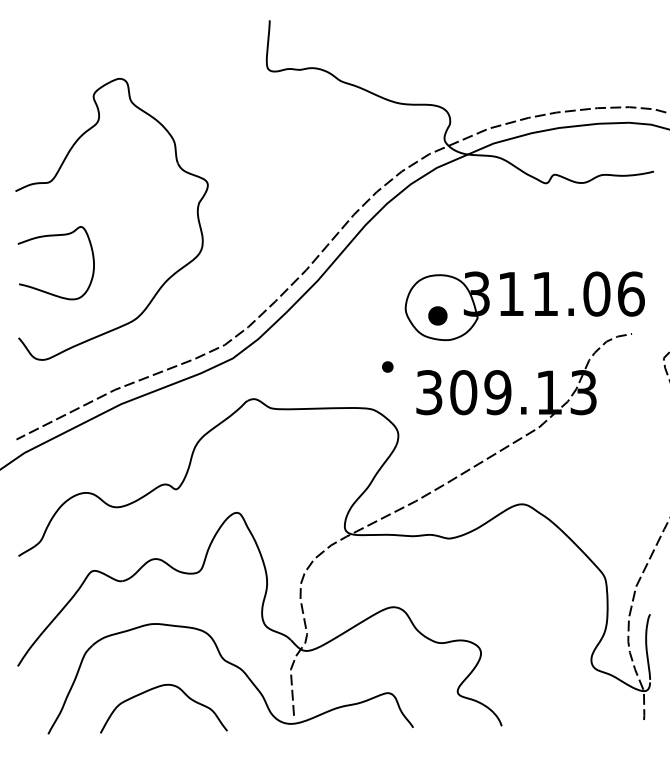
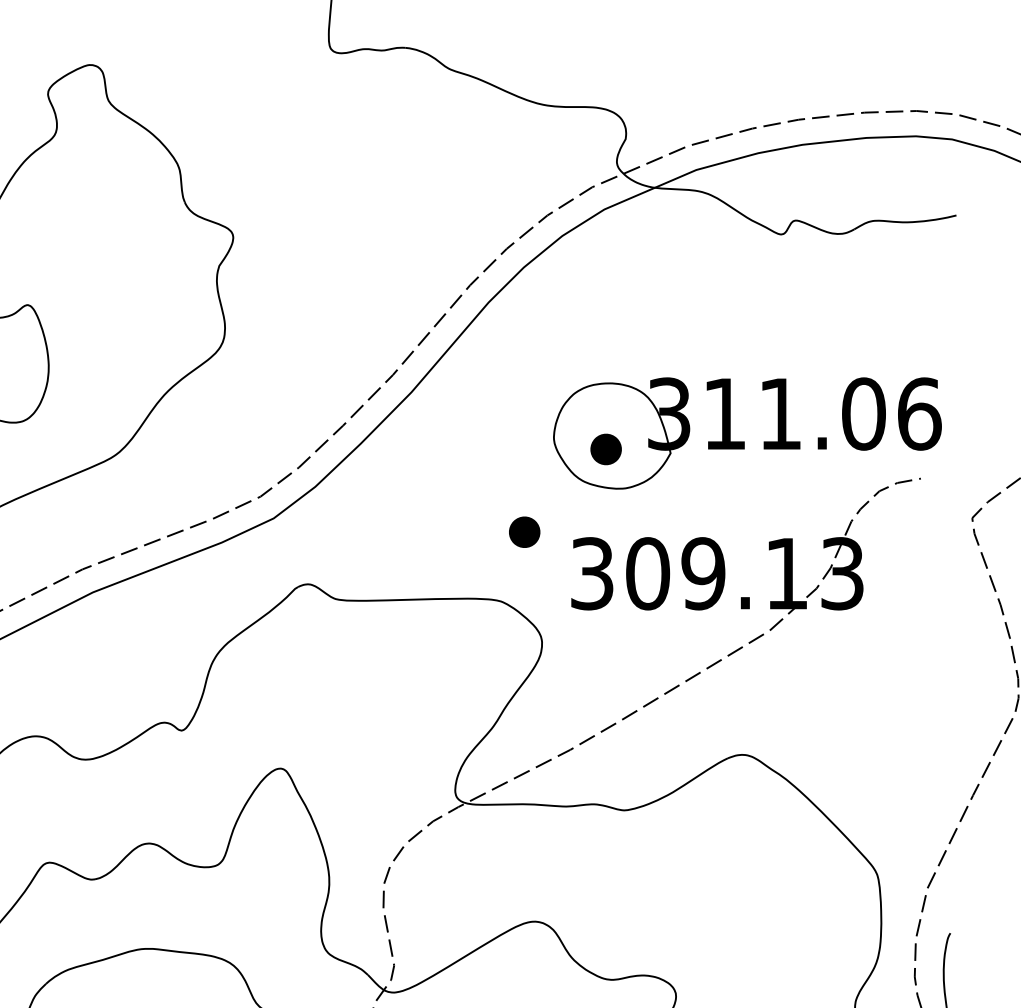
part: (387, 366) -> (524, 531), size x1.67

